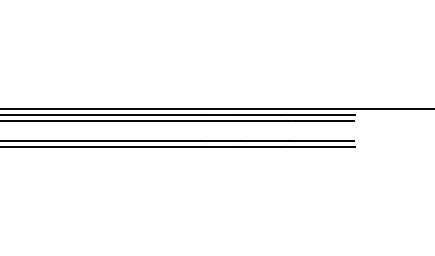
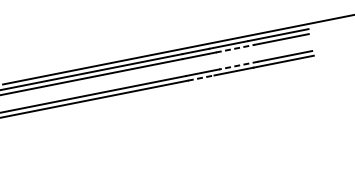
line: (265, 120) -> (235, 48), solid -> dashed
line: (265, 141) -> (238, 65), solid -> dashed
line: (219, 146) -> (201, 77), solid -> dashed

